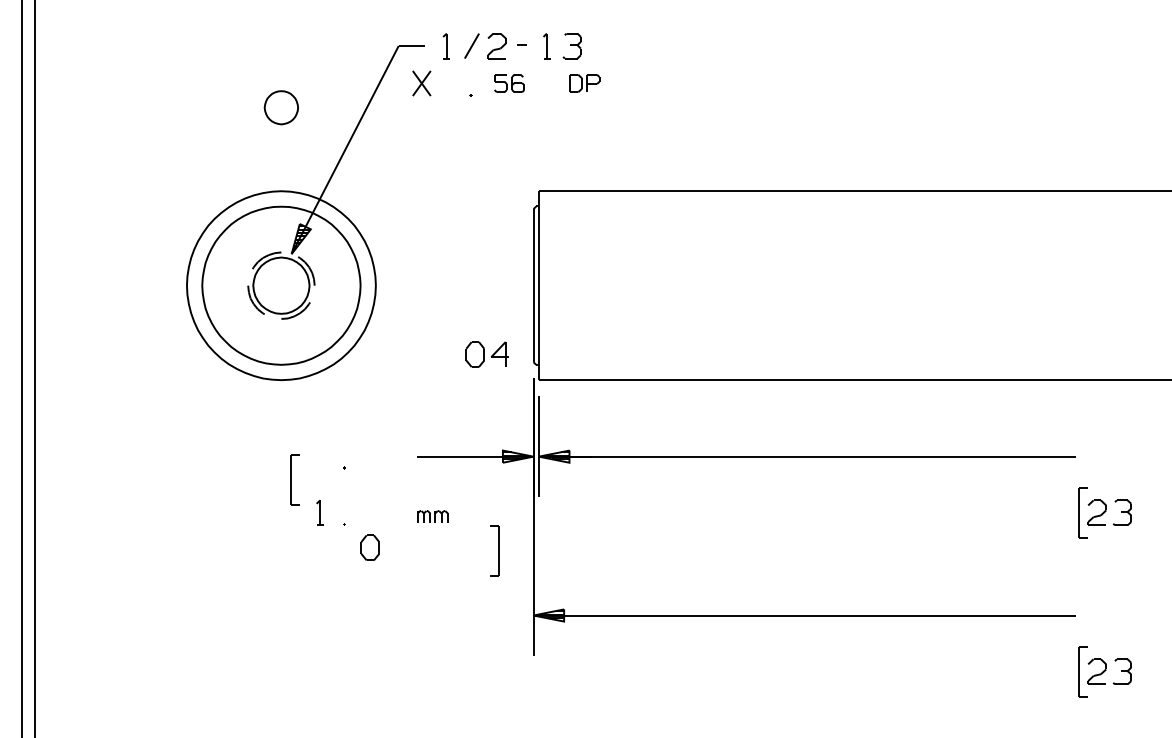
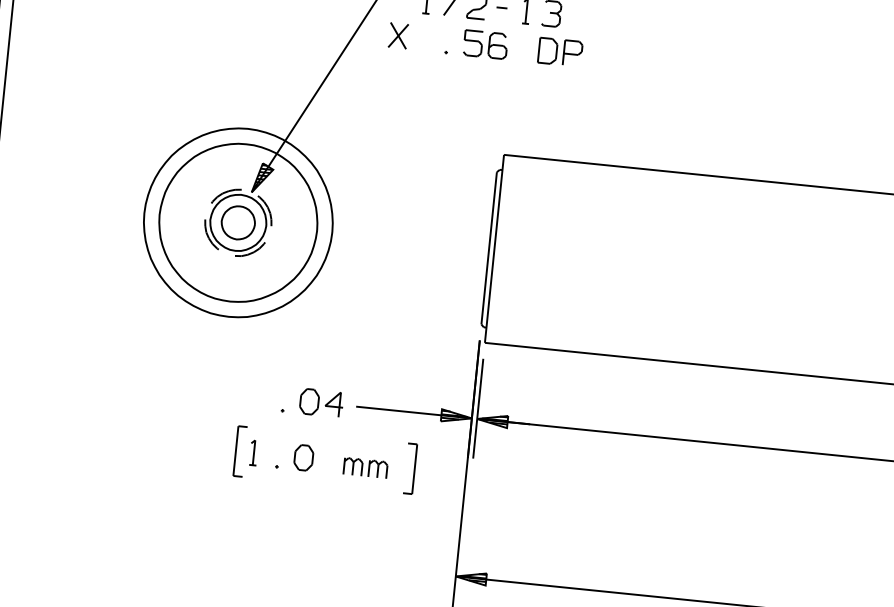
part: (509, 83) -> (485, 44), size x1.43
part: (584, 83) -> (560, 52), size x1.43
part: (280, 107) -> (237, 222), moved
part: (486, 354) -> (320, 402), moved
part: (294, 479) -> (239, 450), moved
part: (432, 516) -> (365, 467), size x1.43
part: (369, 547) -> (303, 457), moved
part: (494, 550) -> (410, 468), moved

